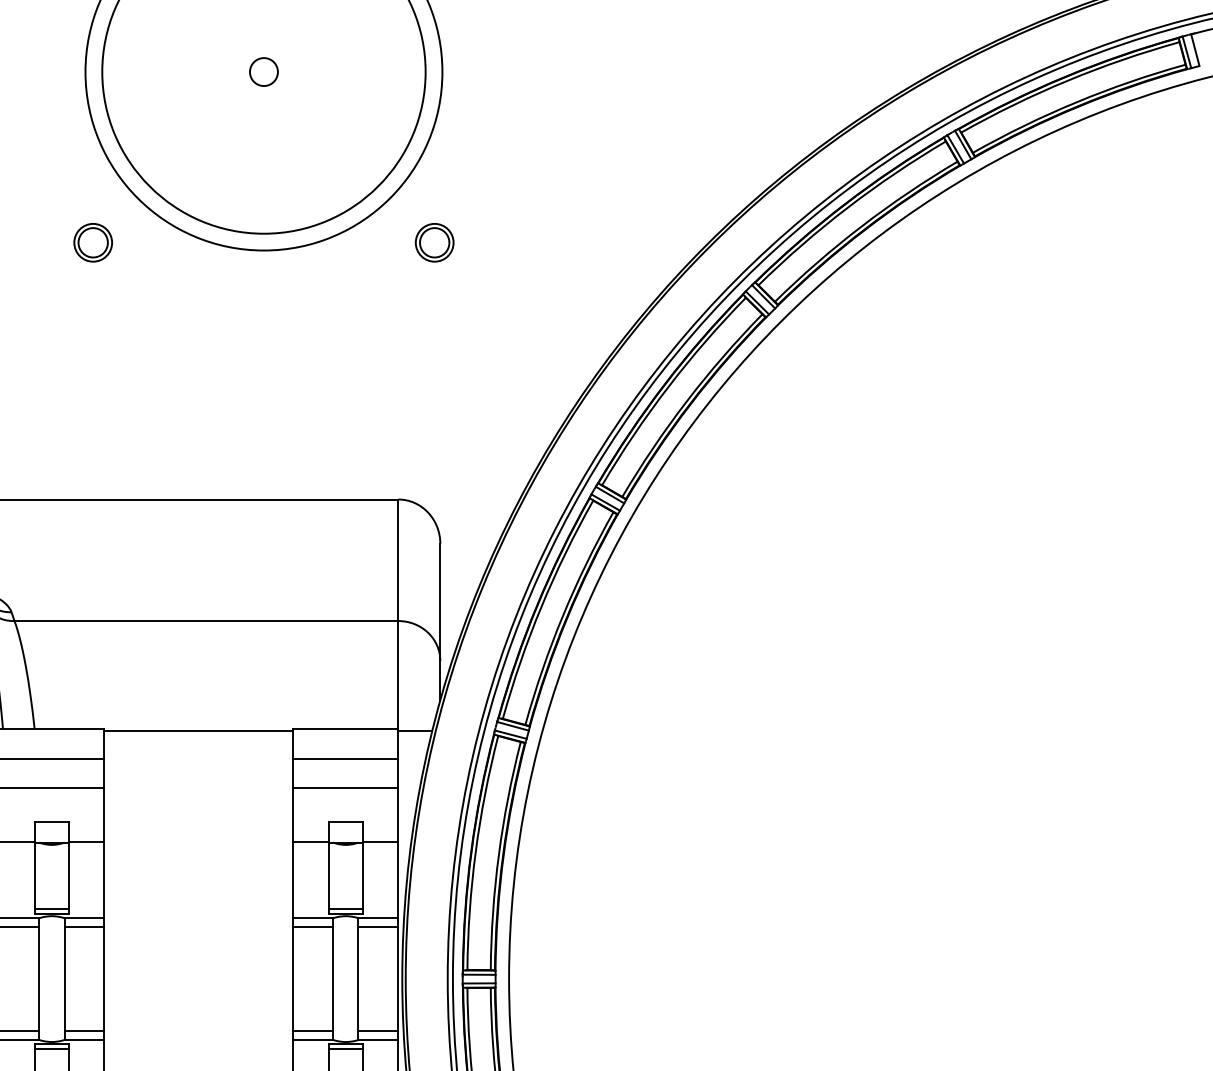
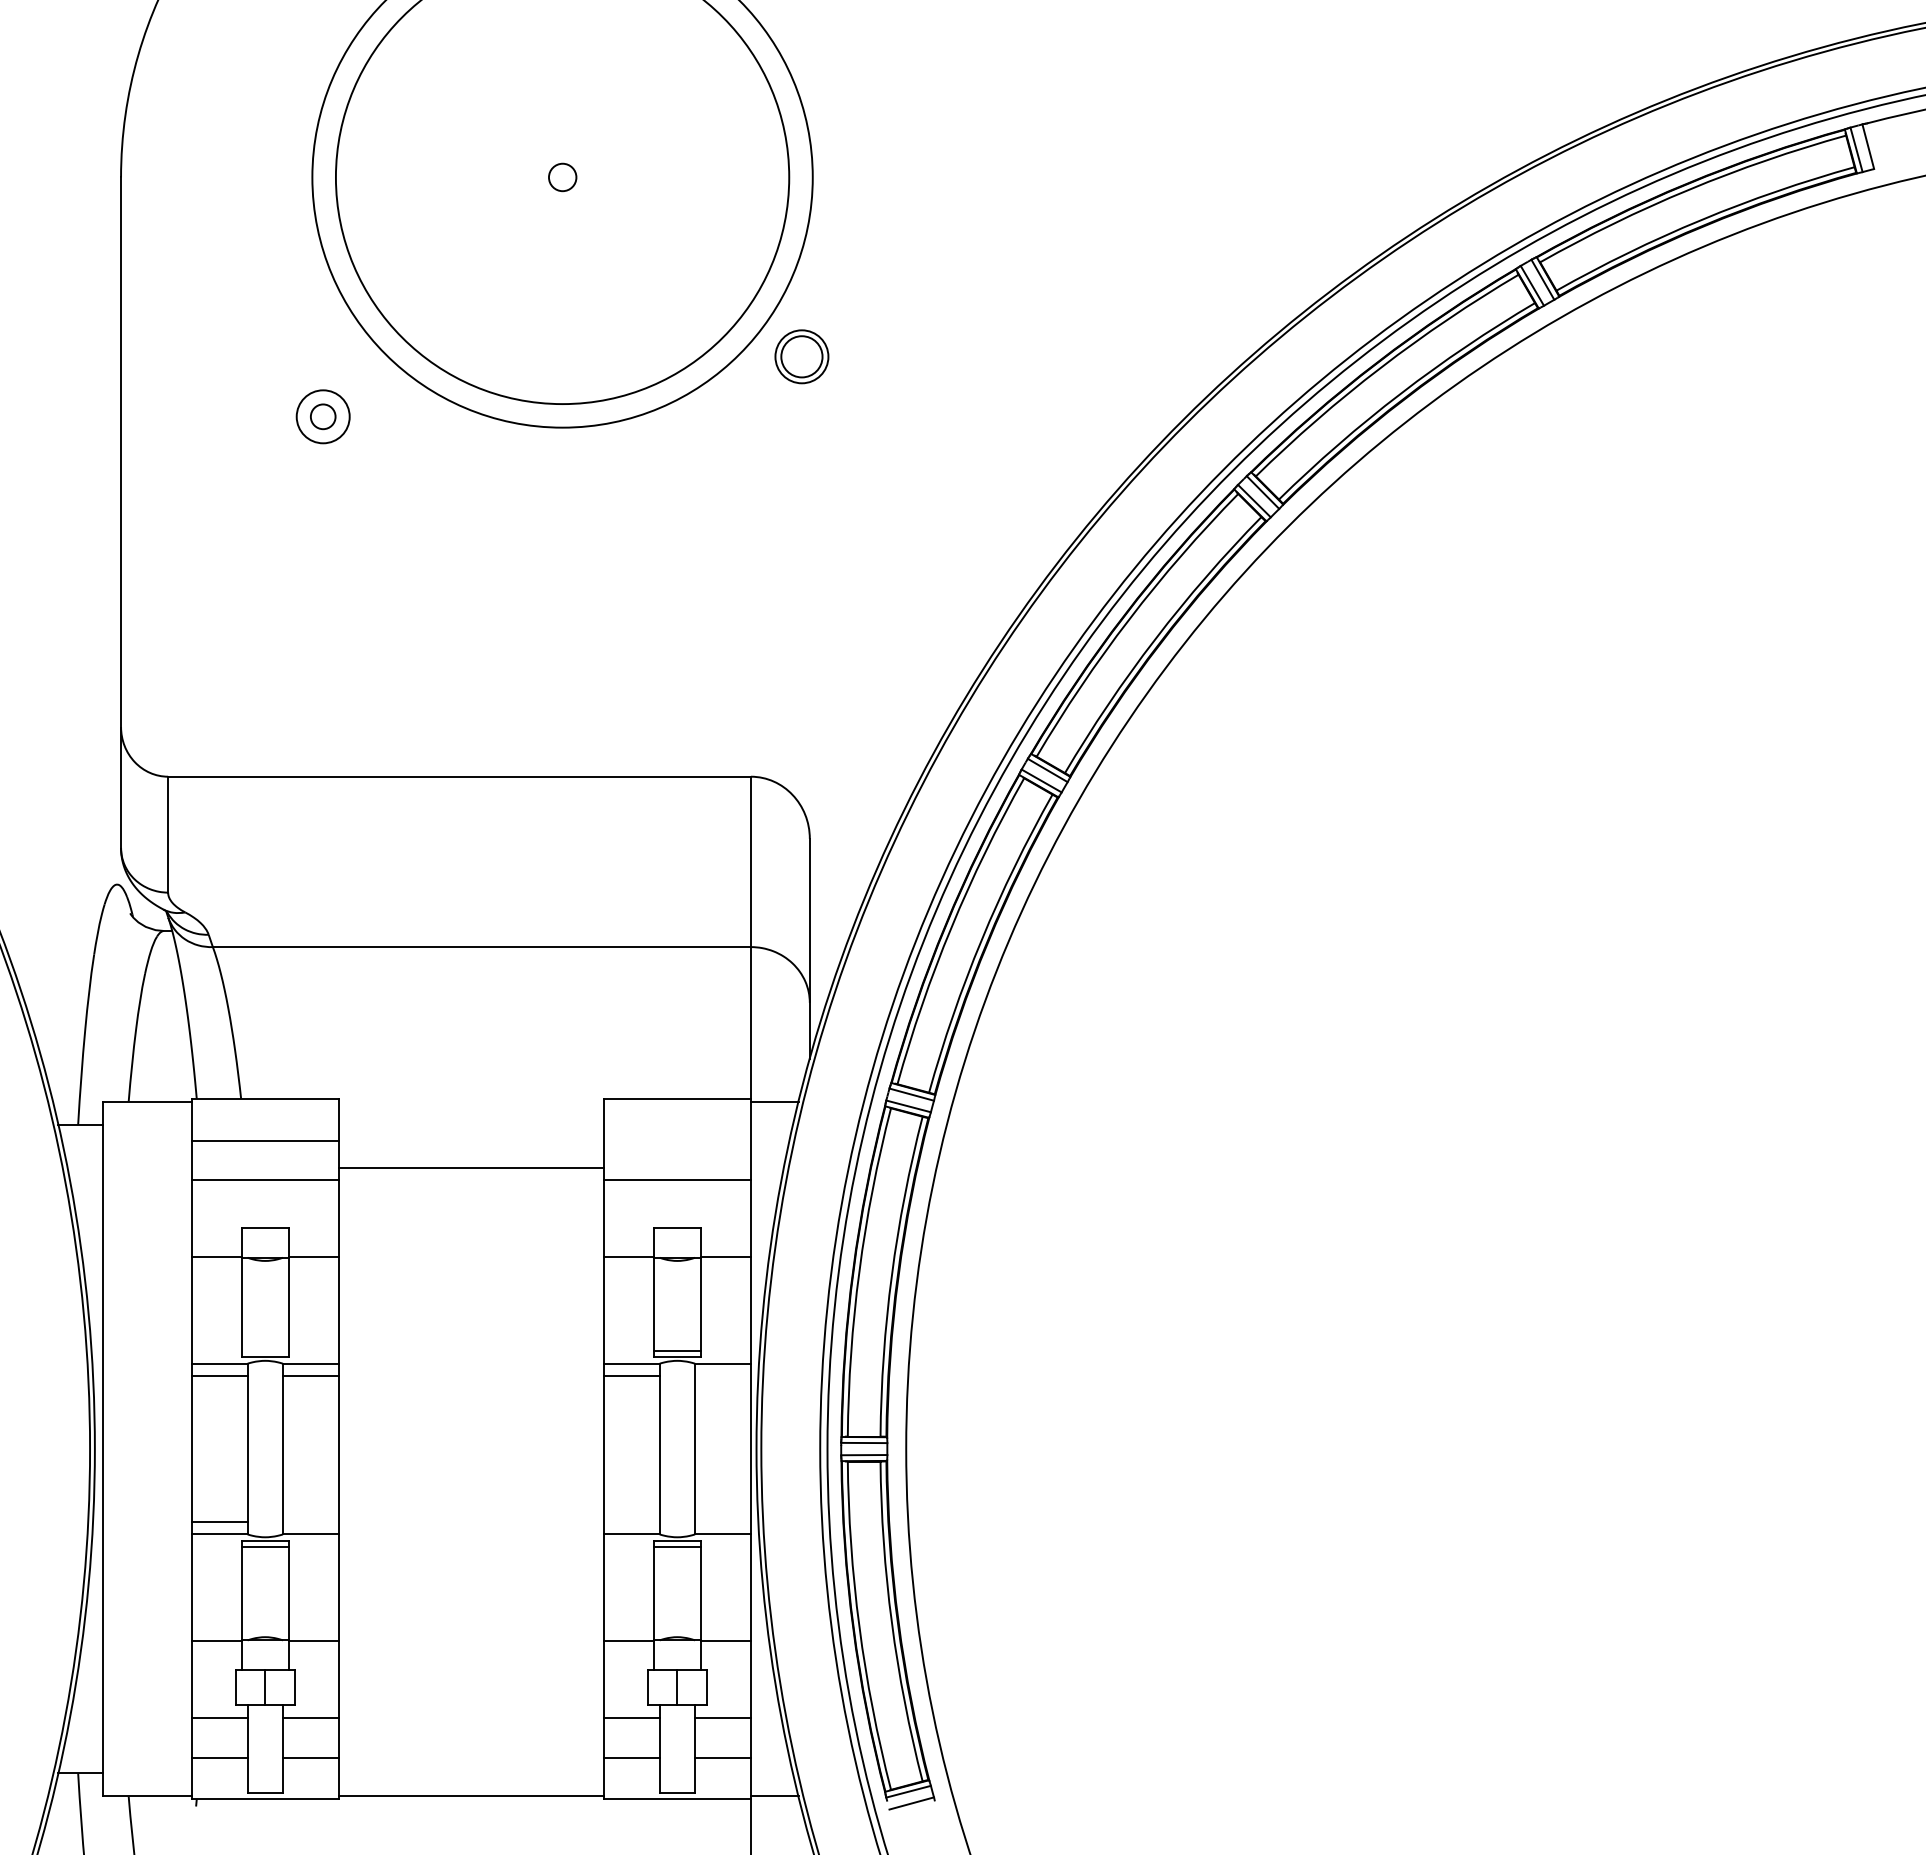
circle: (263, 72) -> (562, 177), size x0.7
circle: (92, 242) -> (322, 416), size x0.6
part: (434, 242) -> (801, 356), moved
line: (198, 731) -> (470, 1167), moved
line: (345, 758) -> (676, 1140), removed
line: (51, 908) -> (264, 1350), removed
line: (378, 927) -> (722, 1376), removed
line: (84, 1030) -> (310, 1521), removed
line: (313, 1030) -> (631, 1521), removed
line: (378, 1030) -> (722, 1521), removed

